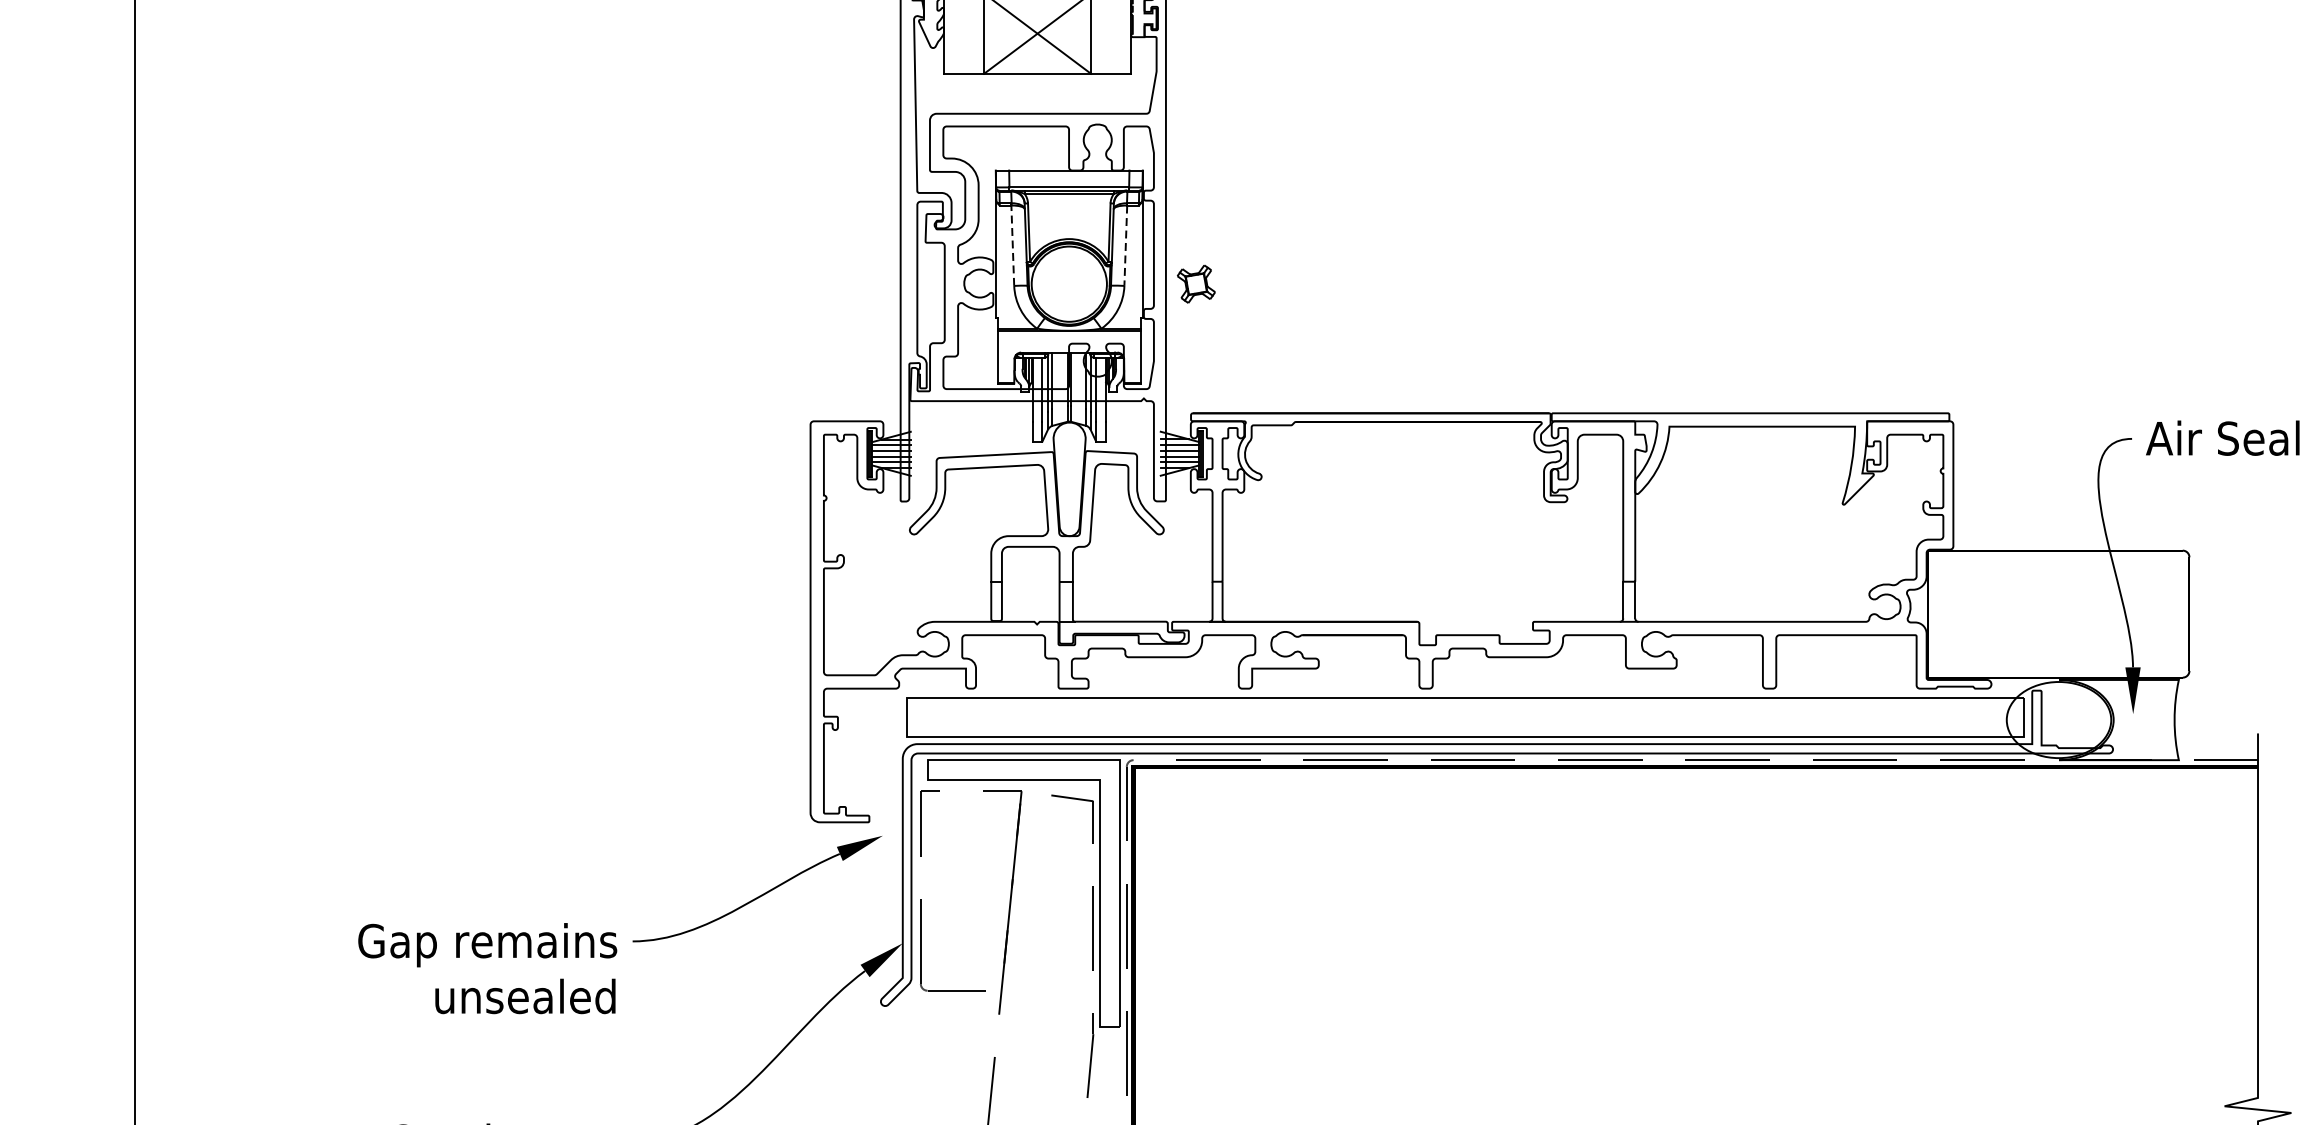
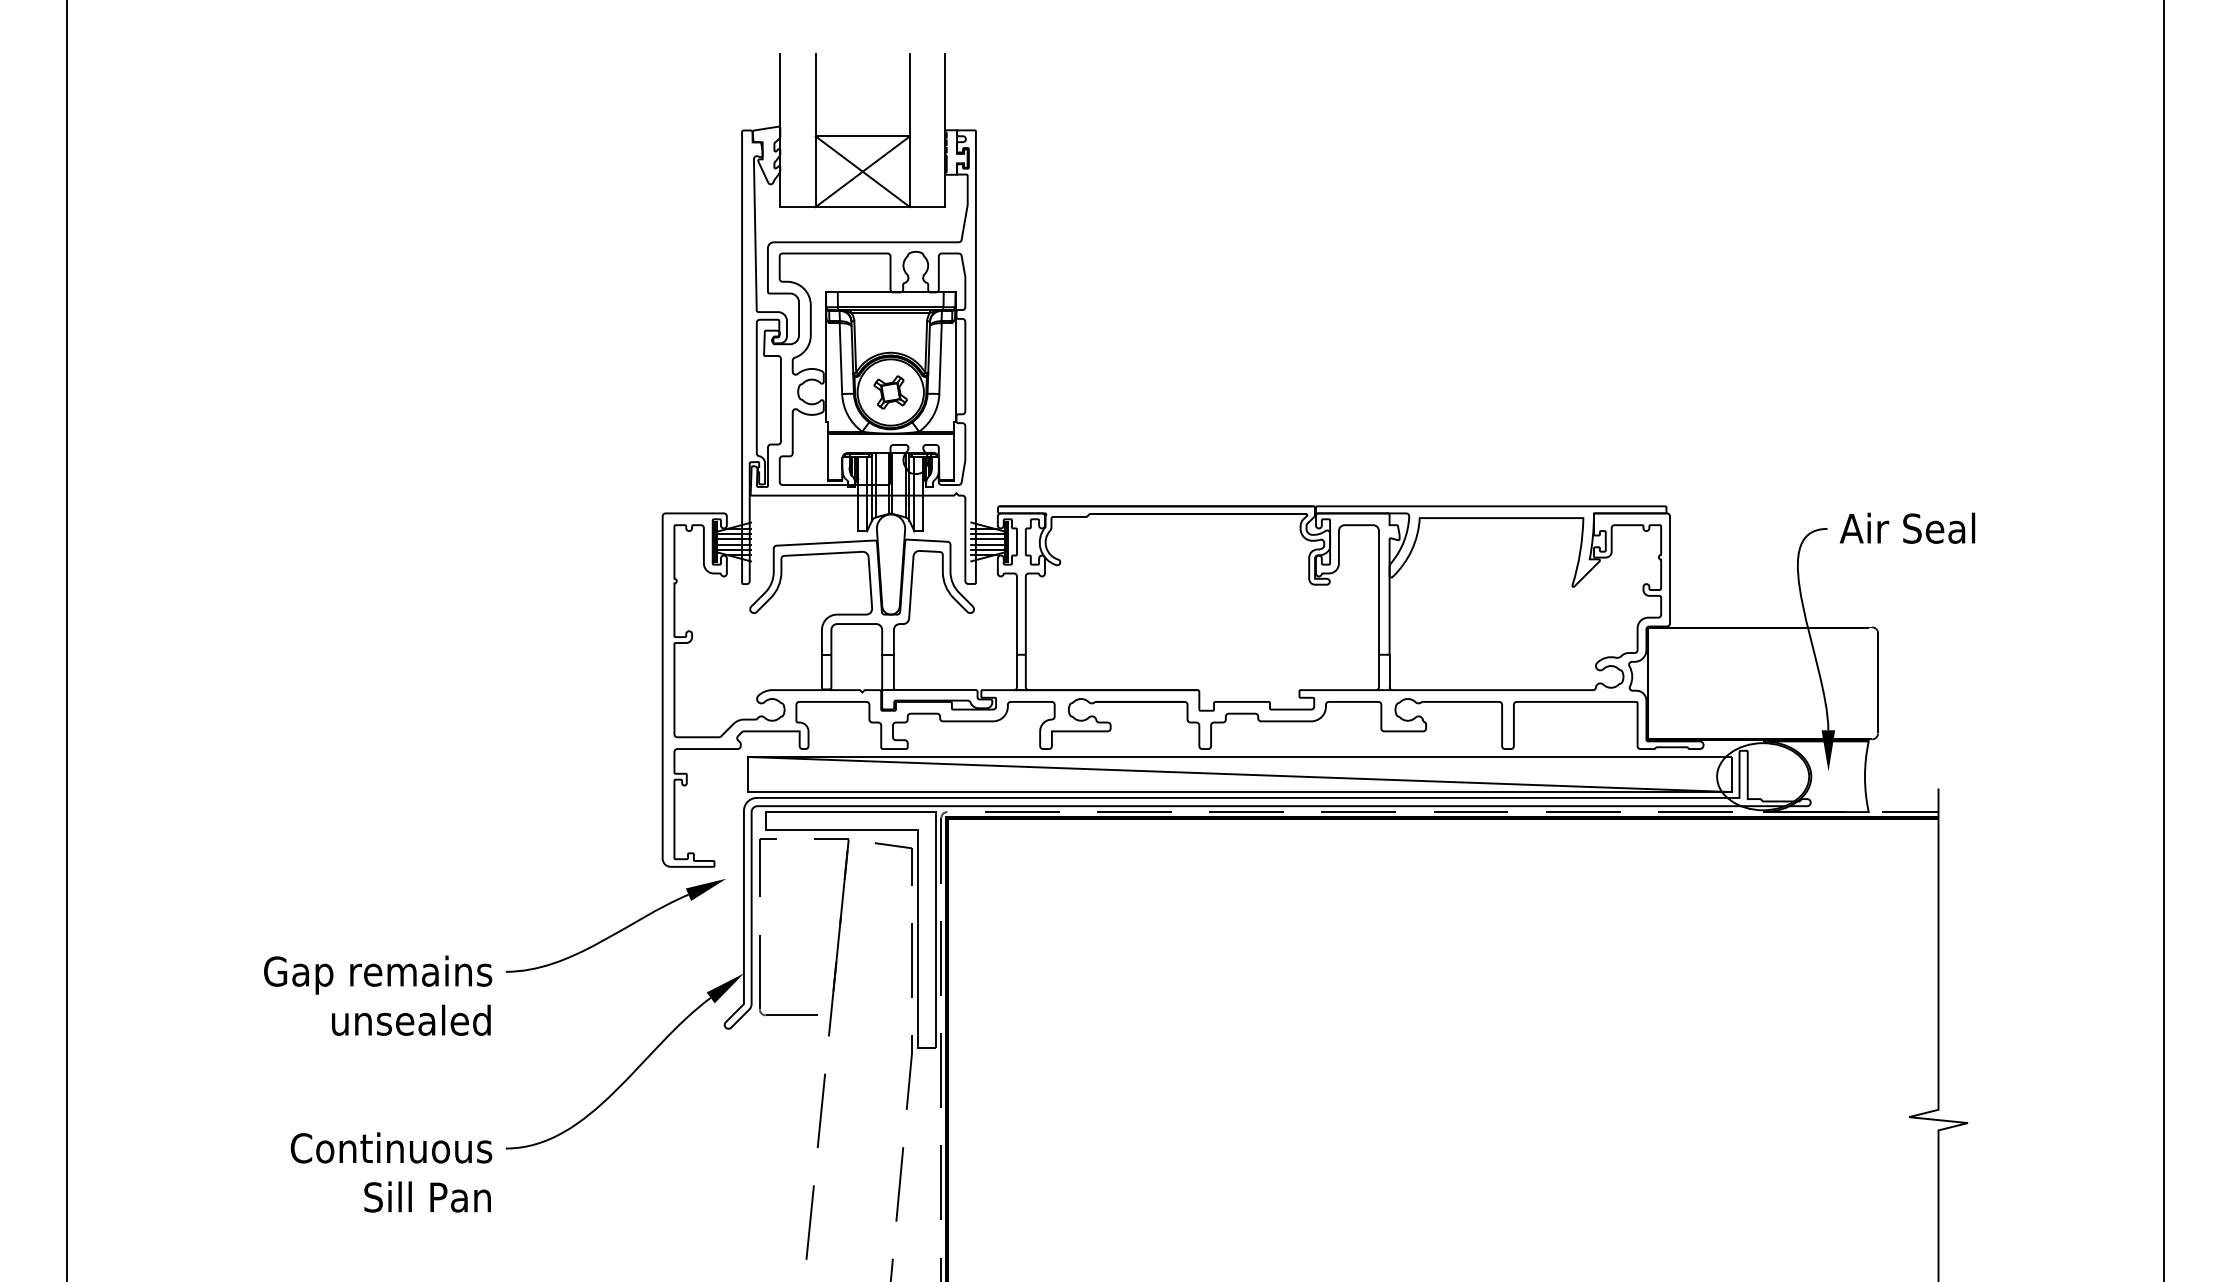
line: (1012, 245) -> (840, 358), dashed -> solid
line: (1125, 246) -> (940, 359), dashed -> solid
part: (1196, 284) -> (890, 392), moved
line: (1464, 717) -> (1239, 774), added

